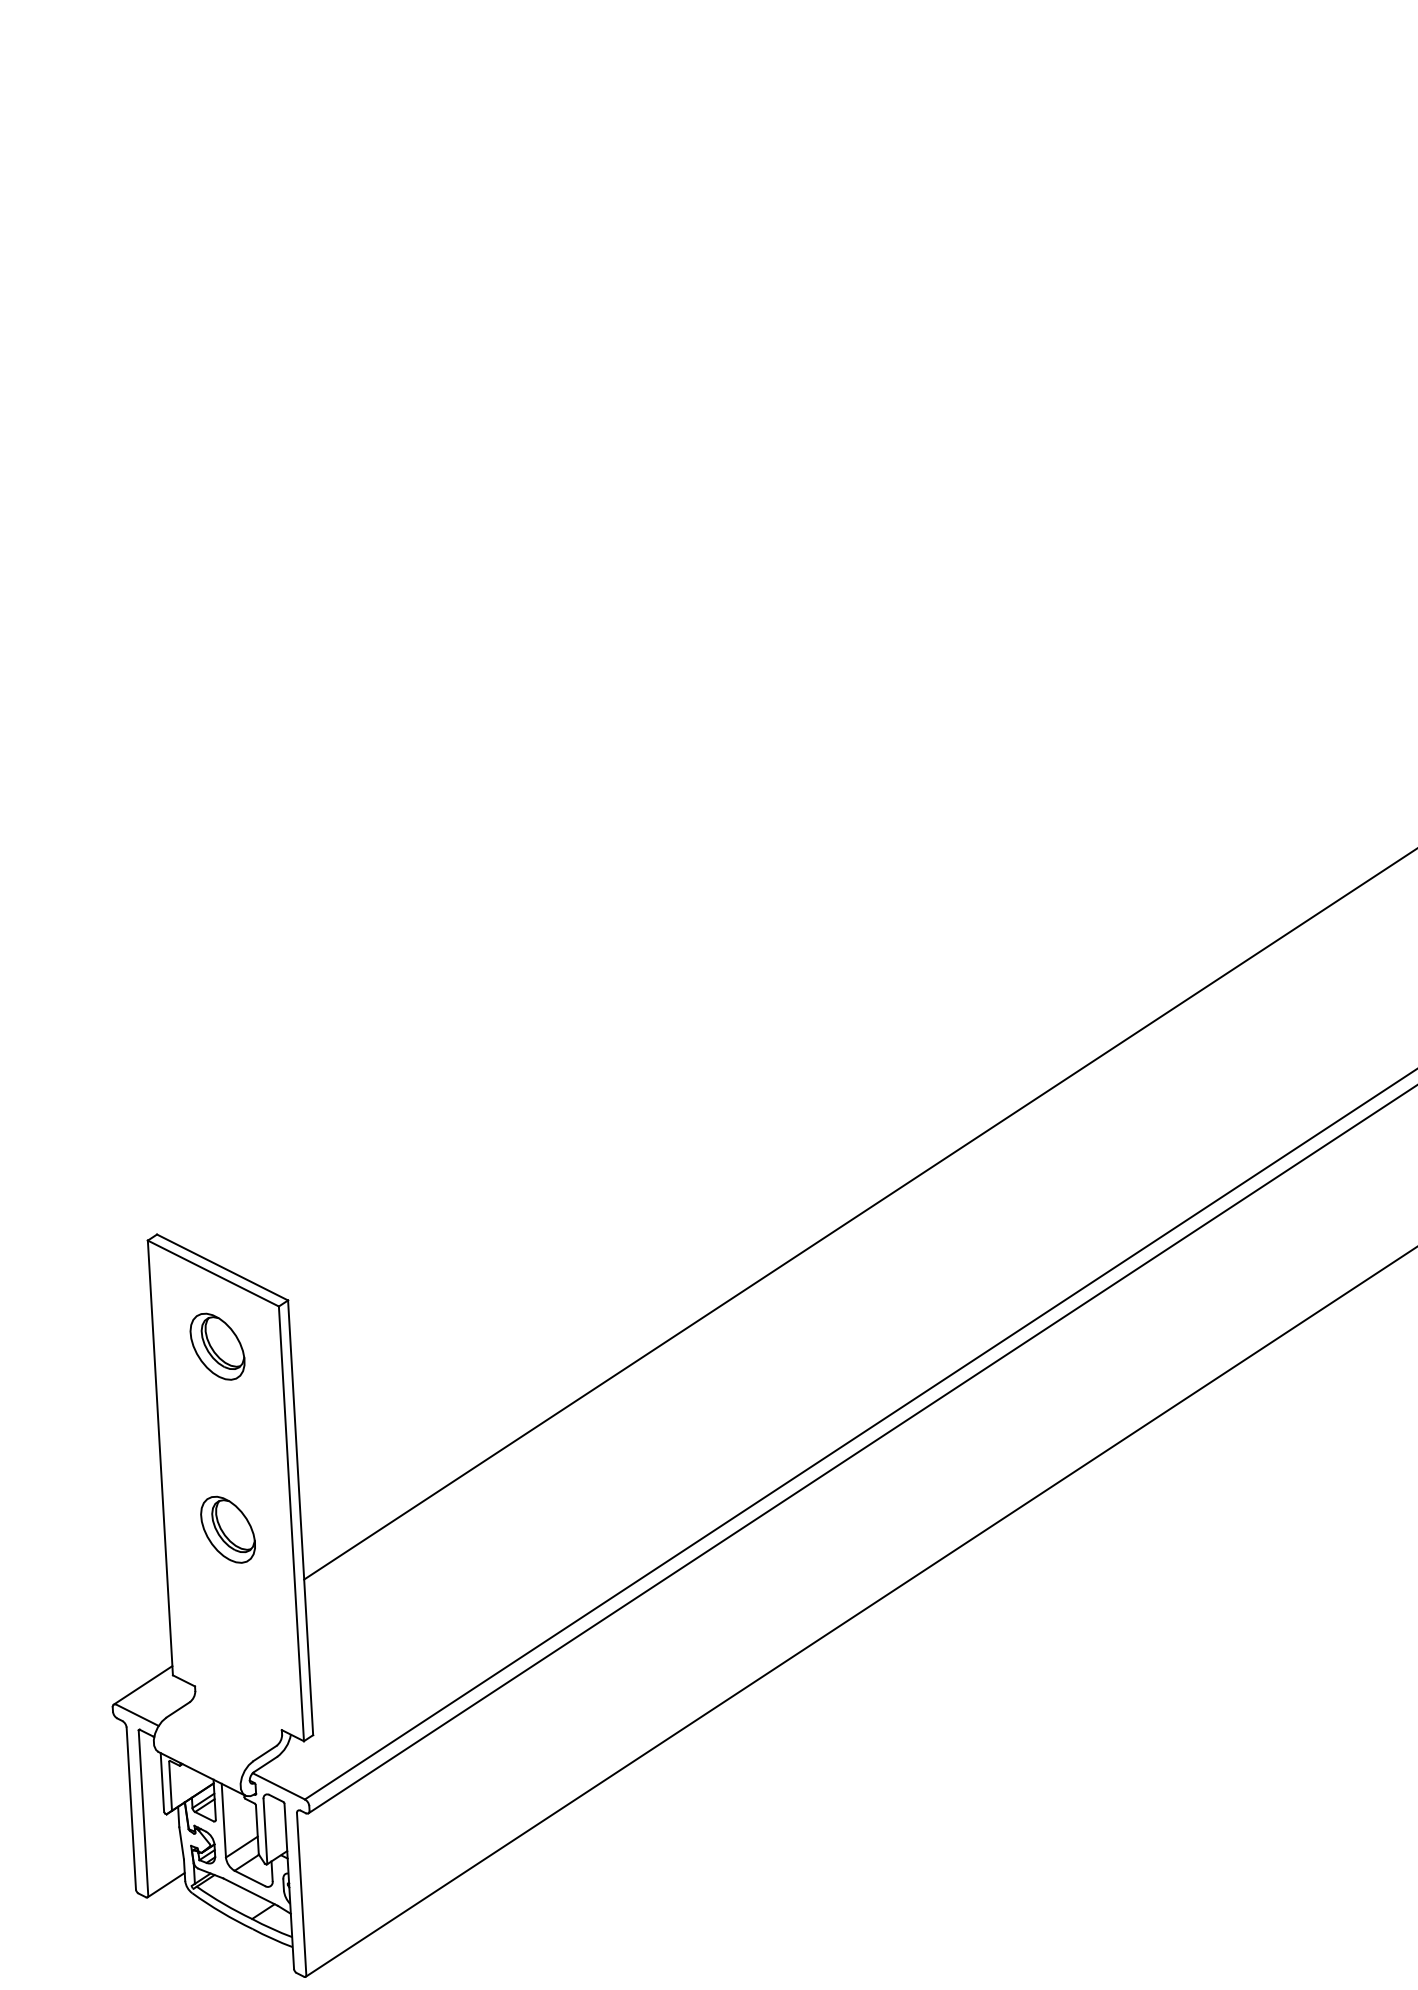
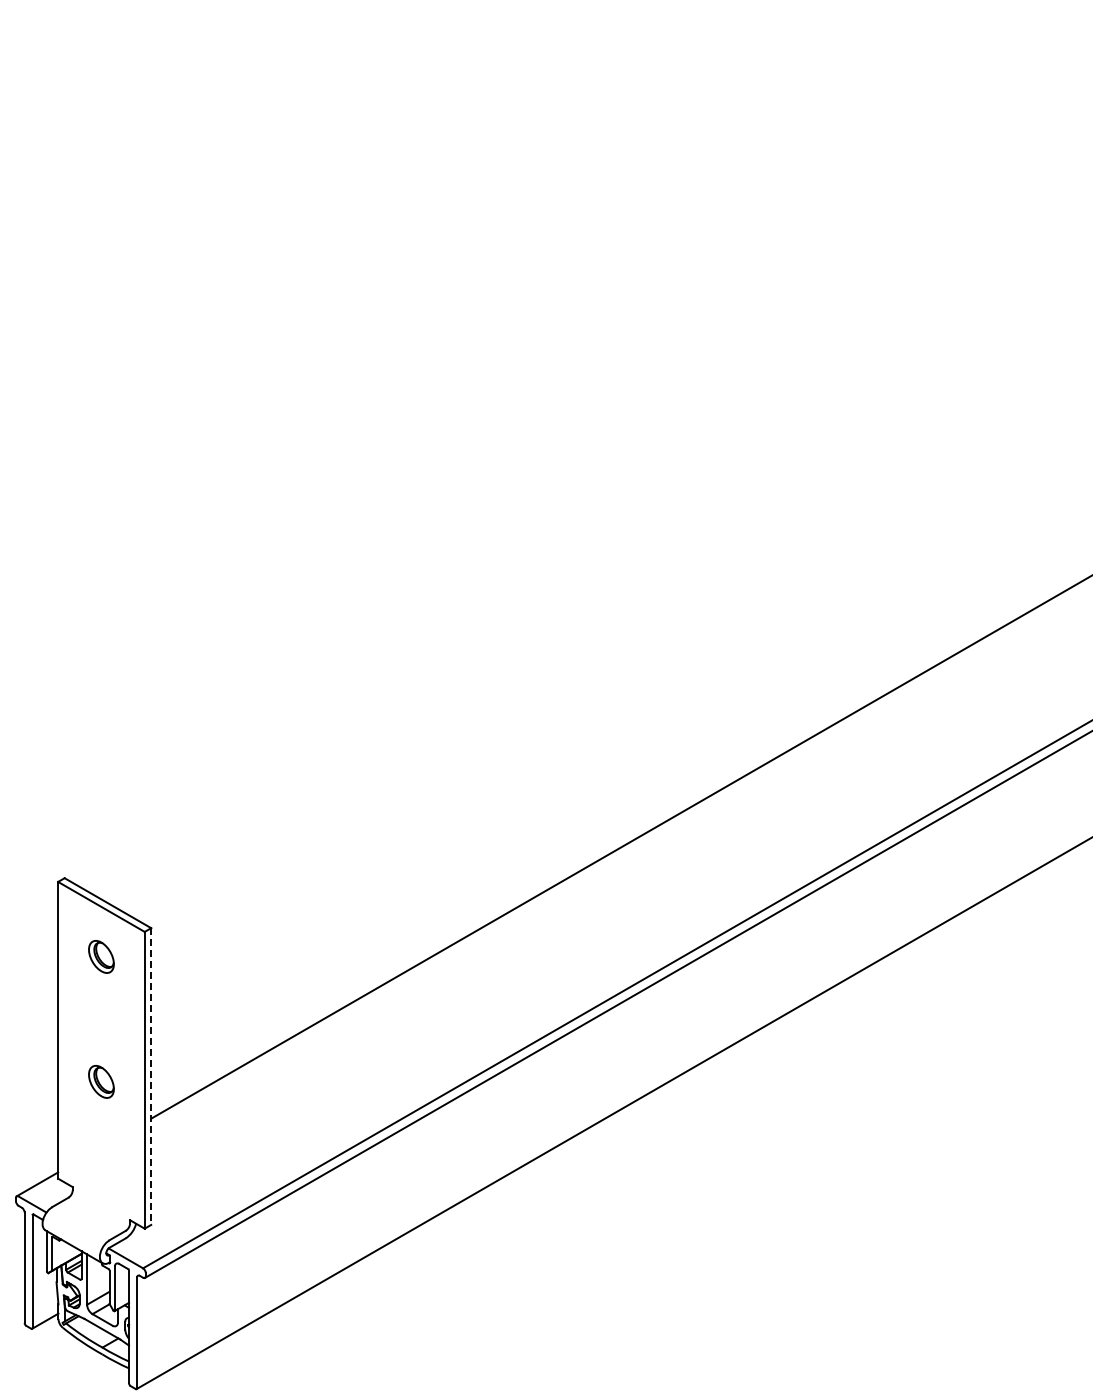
part: (217, 1346) -> (101, 956), size x0.7
line: (301, 1519) -> (151, 1077), solid -> dashed
part: (228, 1529) -> (101, 1081), size x0.7

